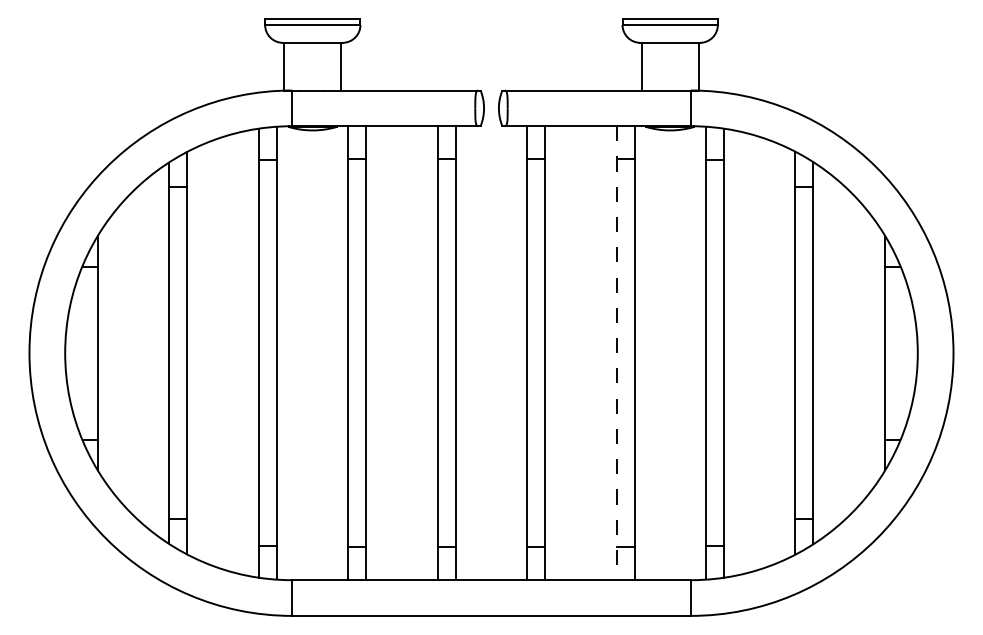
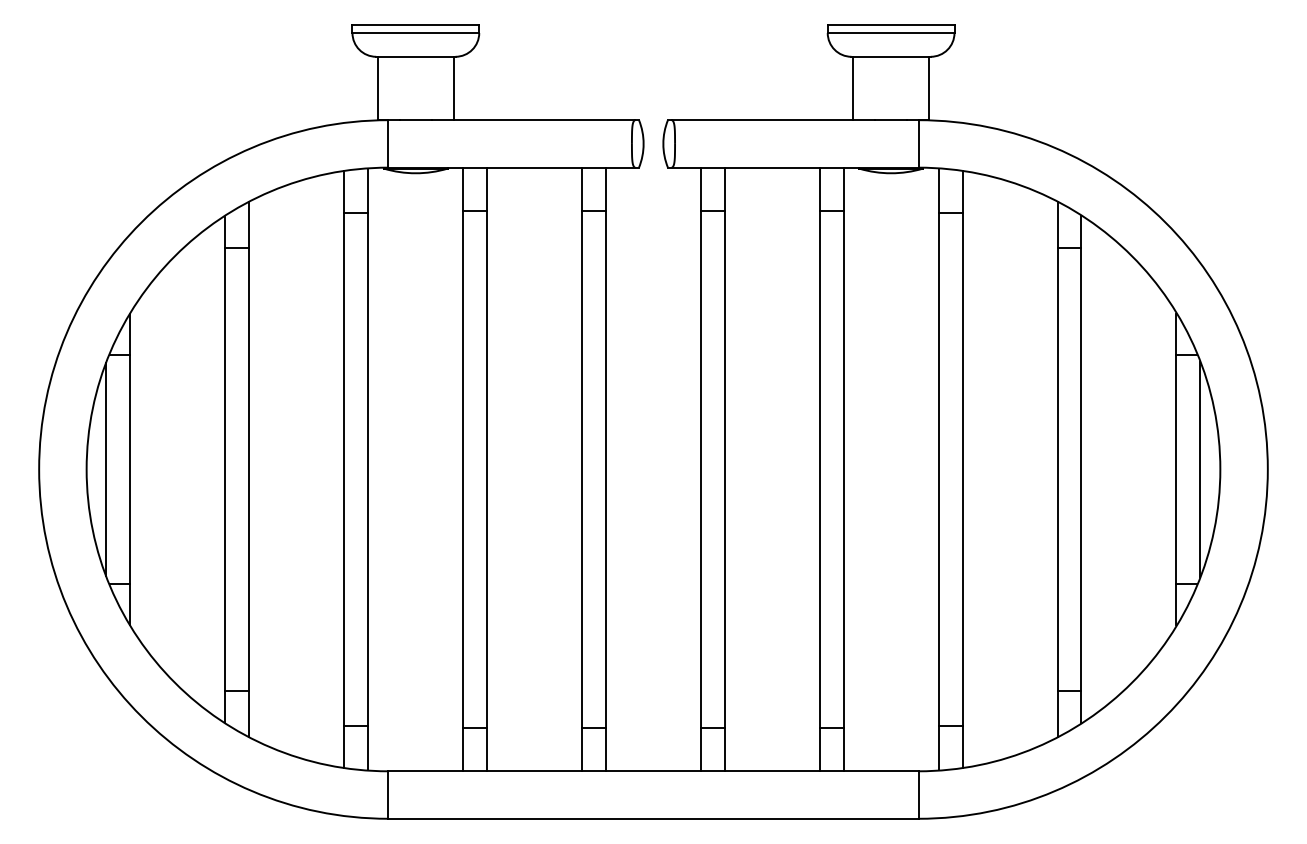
line: (902, 352) -> (1200, 468), added
line: (80, 353) -> (106, 469), added
line: (616, 353) -> (819, 469), dashed -> solid

